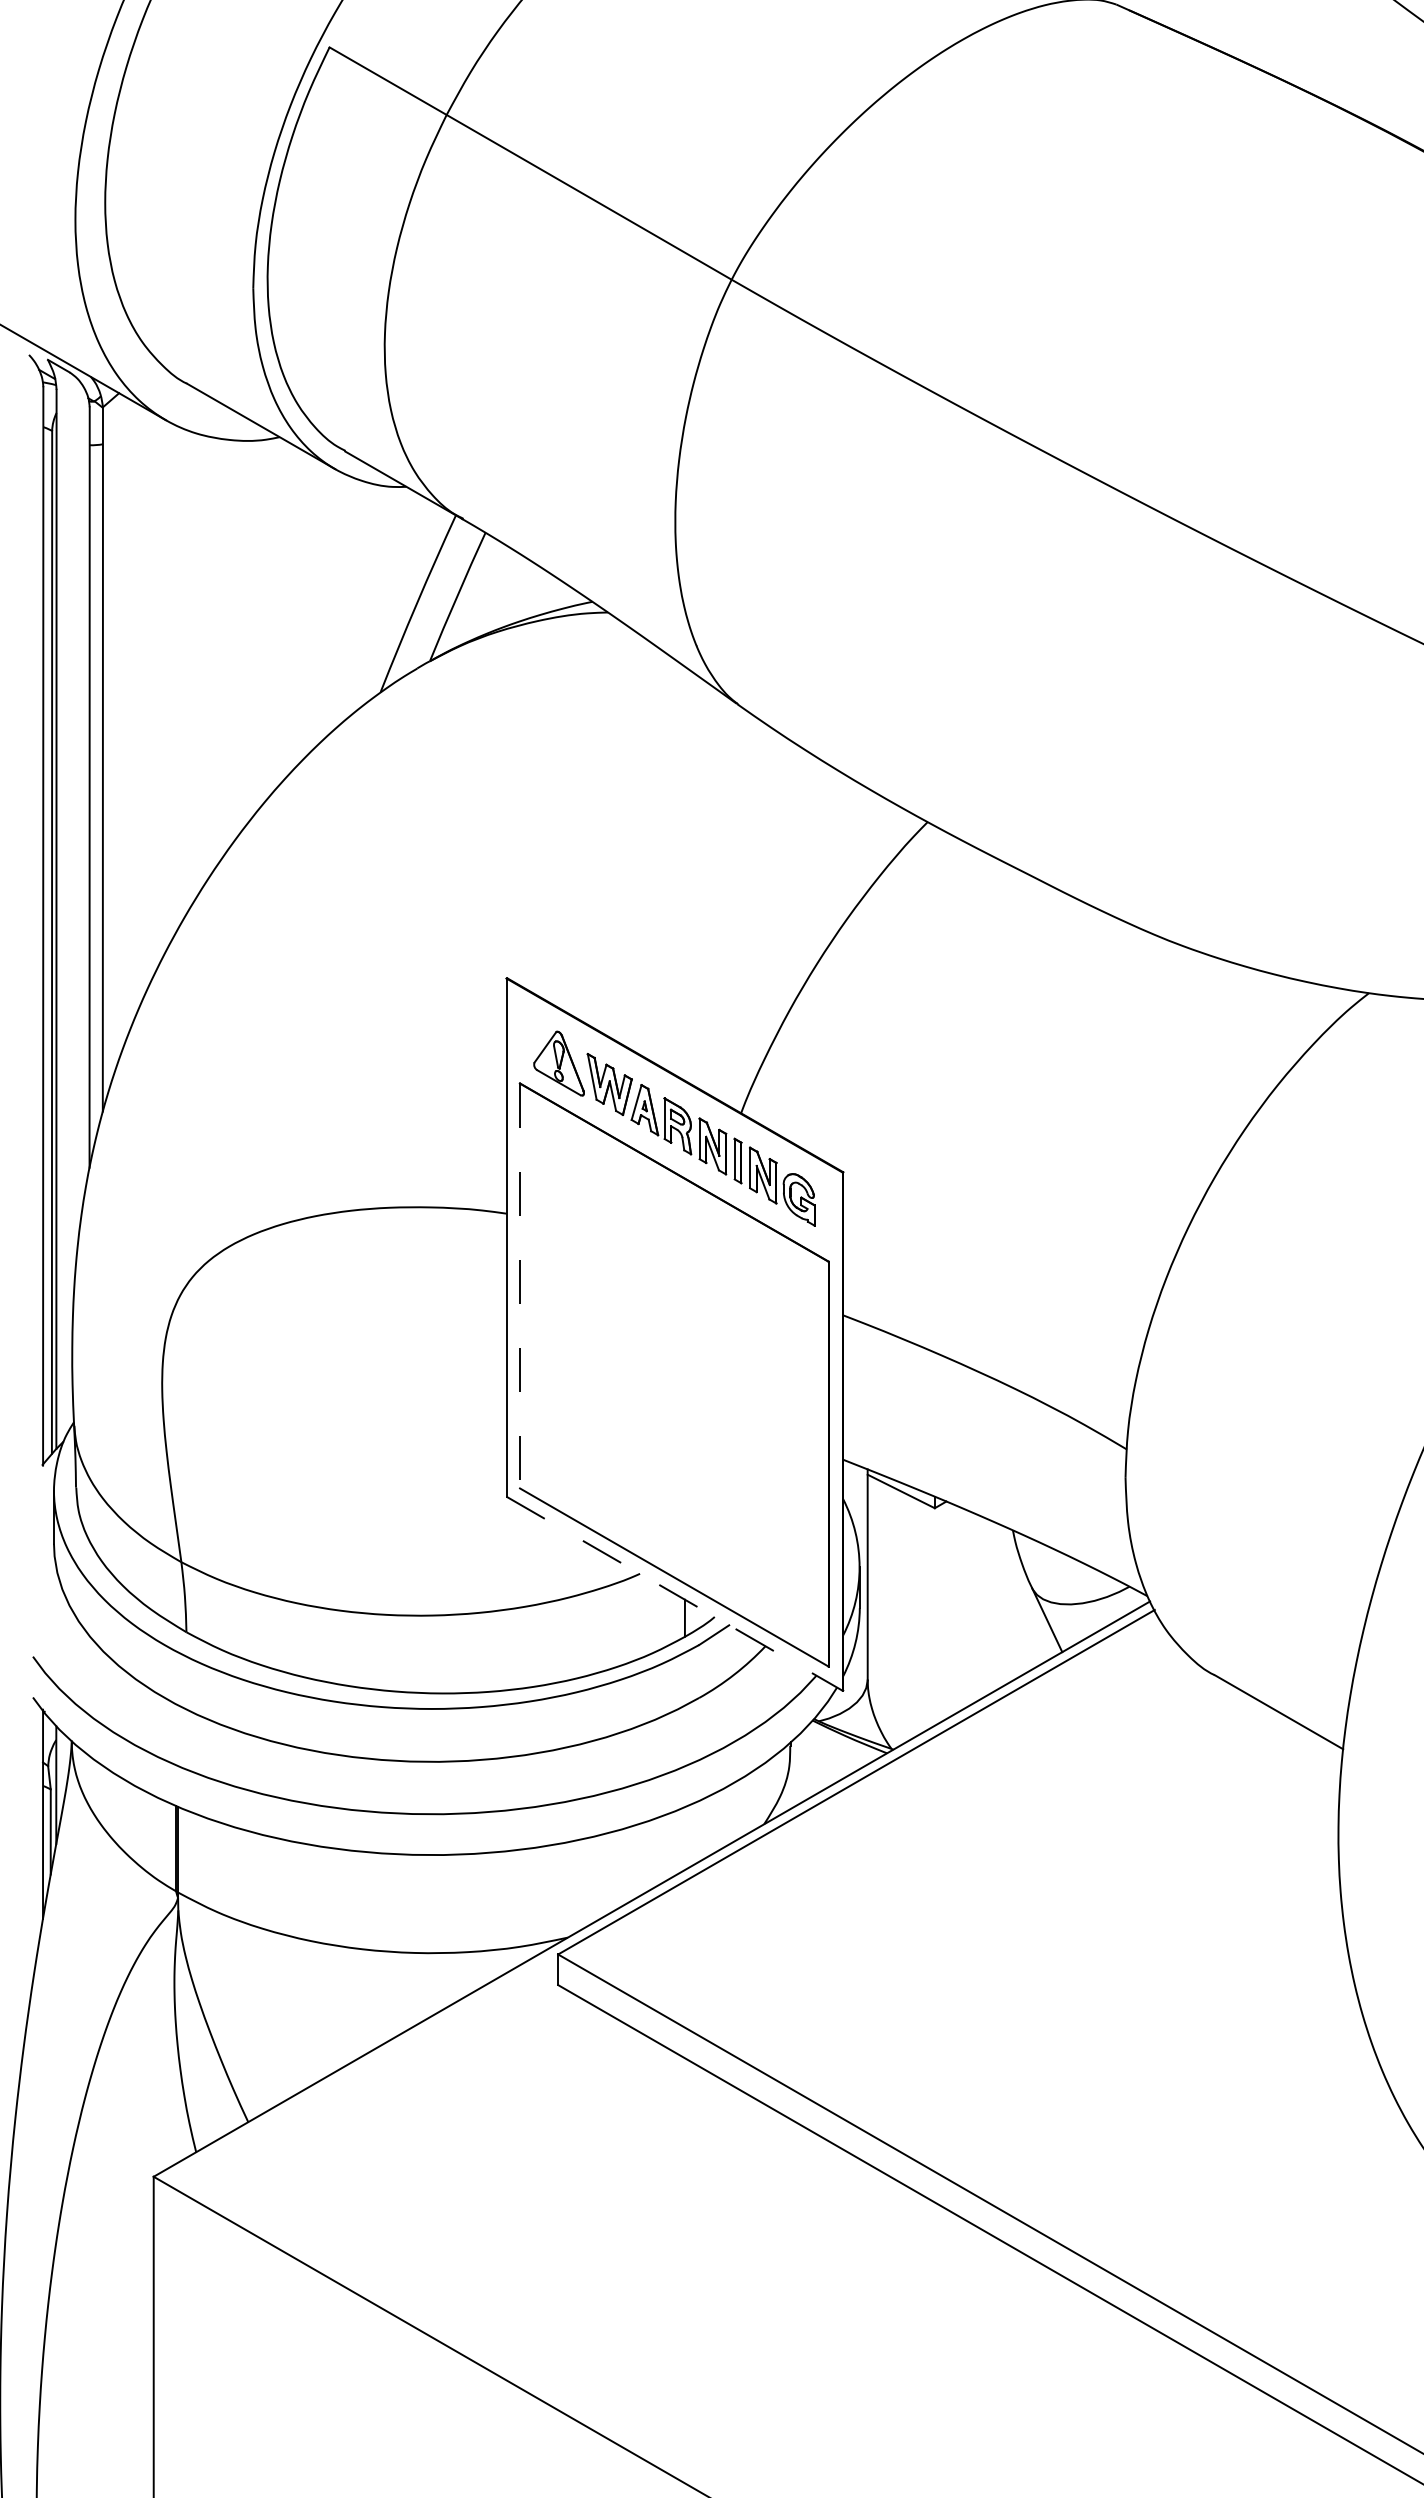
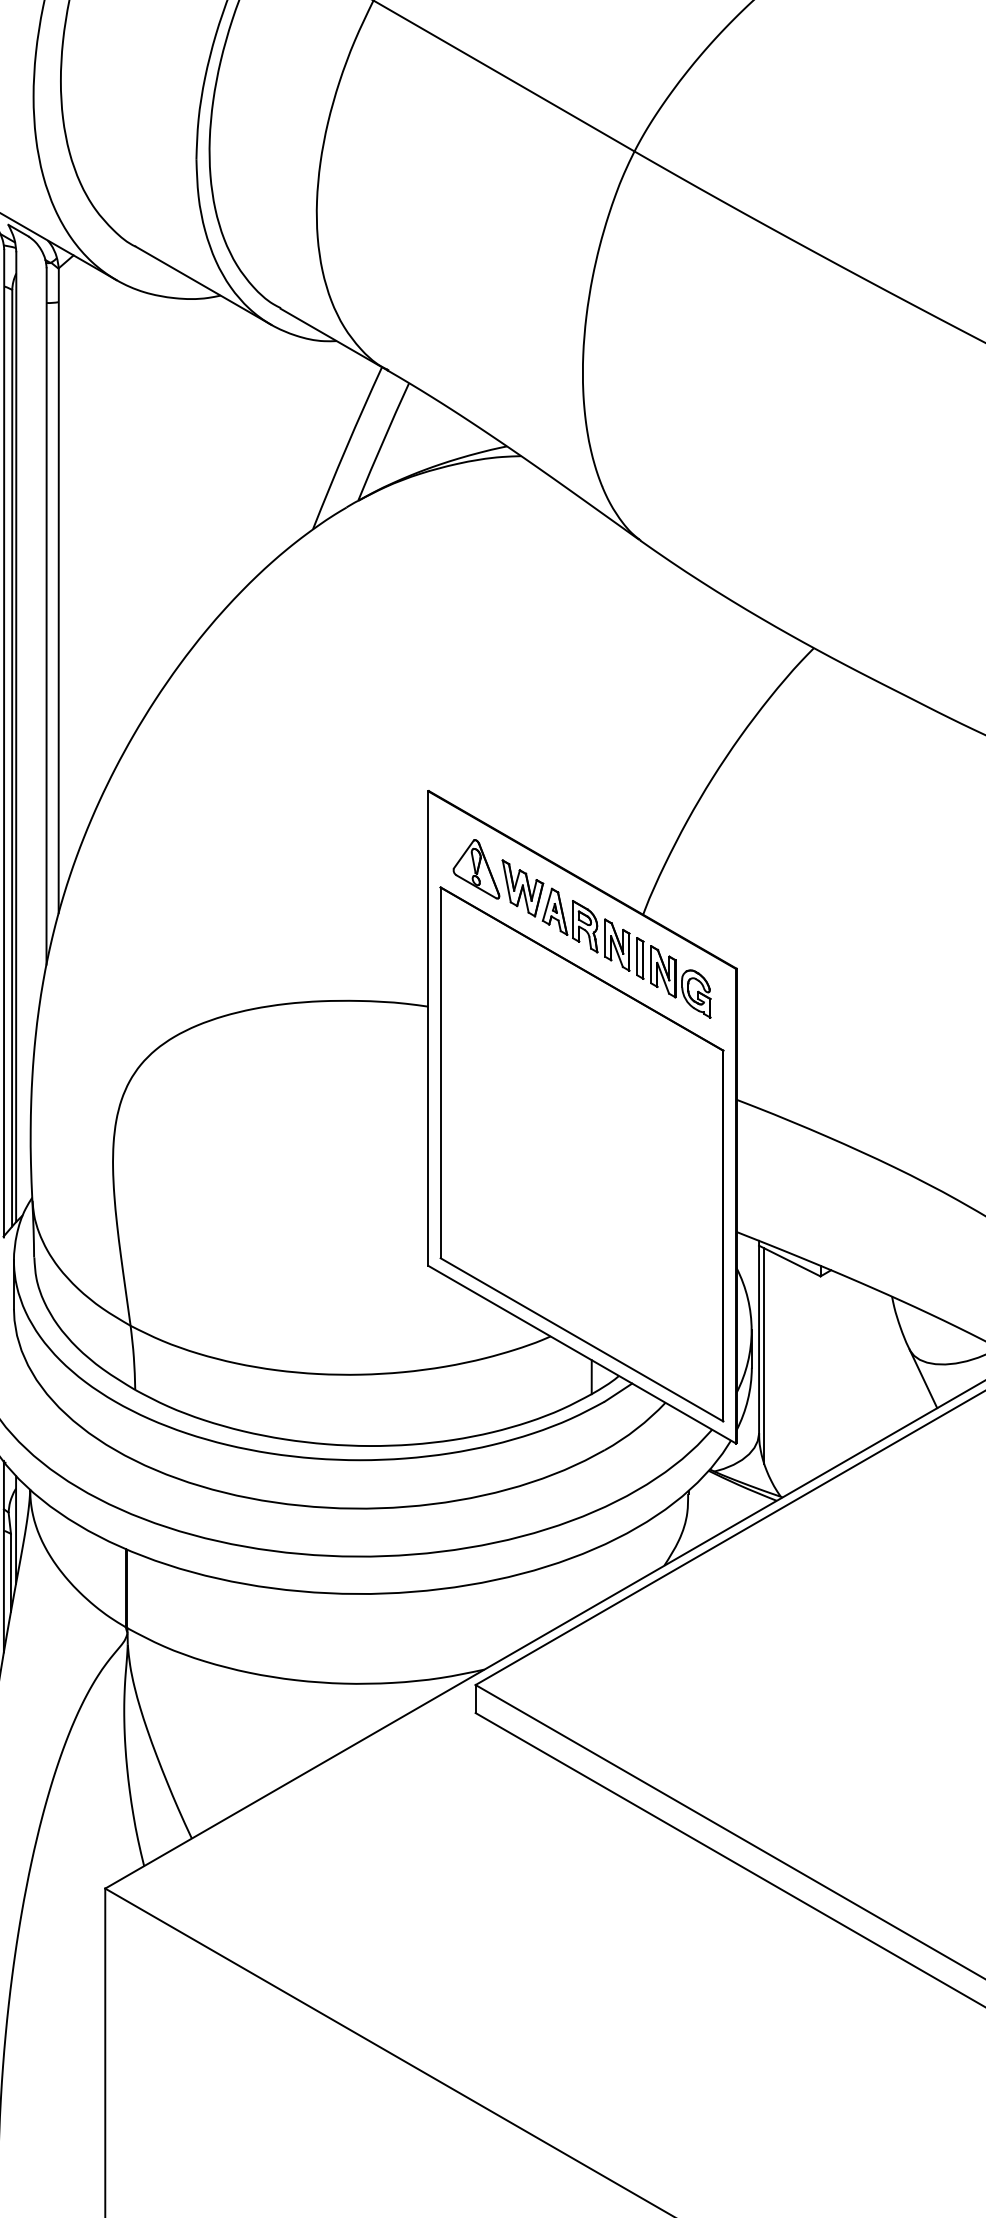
line: (520, 1286) -> (441, 1073), dashed -> solid
line: (675, 1594) -> (583, 1355), dashed -> solid
line: (873, 1595) -> (764, 1356), added

